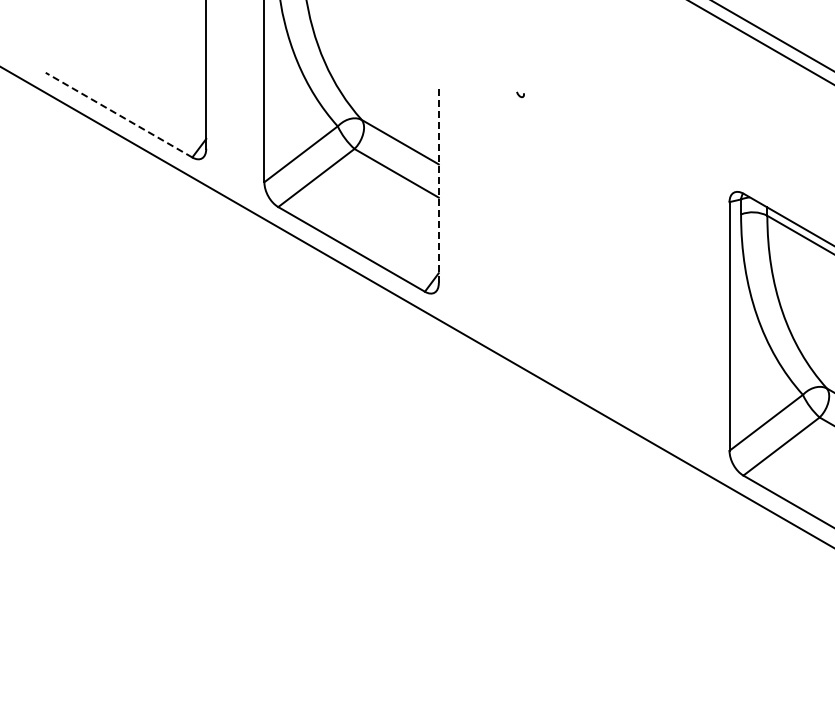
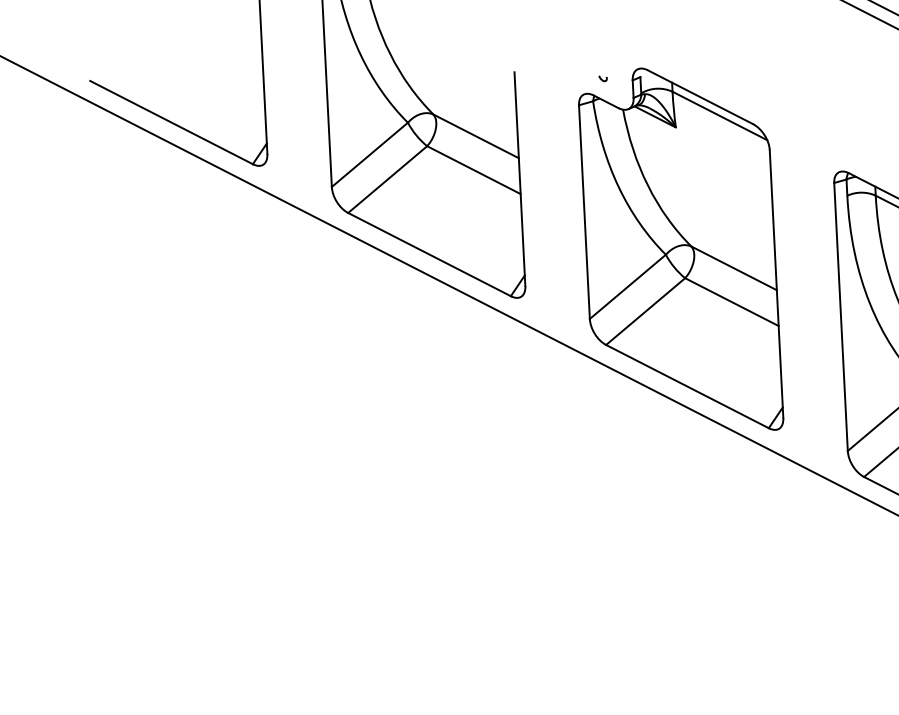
line: (119, 115) -> (172, 122), dashed -> solid
line: (438, 183) -> (519, 178), dashed -> solid
part: (583, 257) -> (679, 250), added

